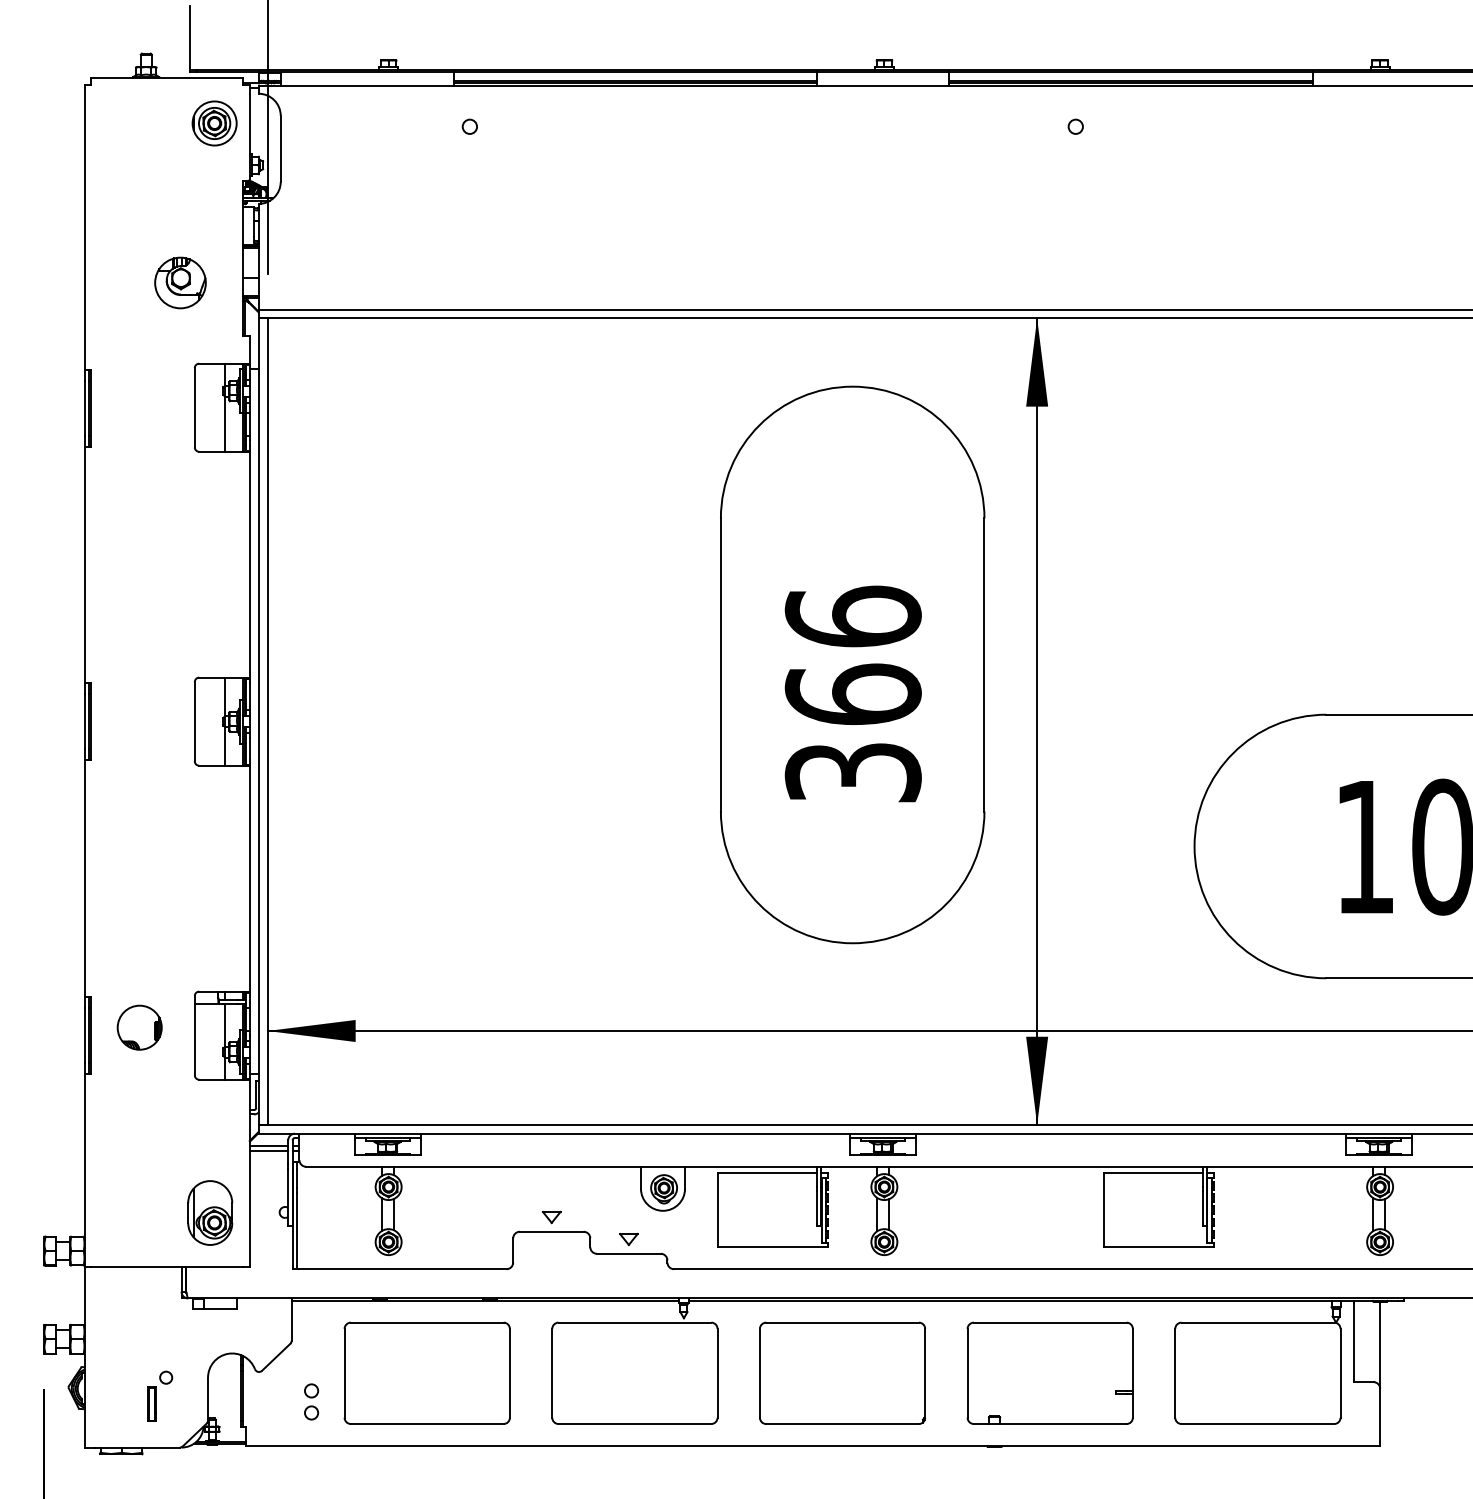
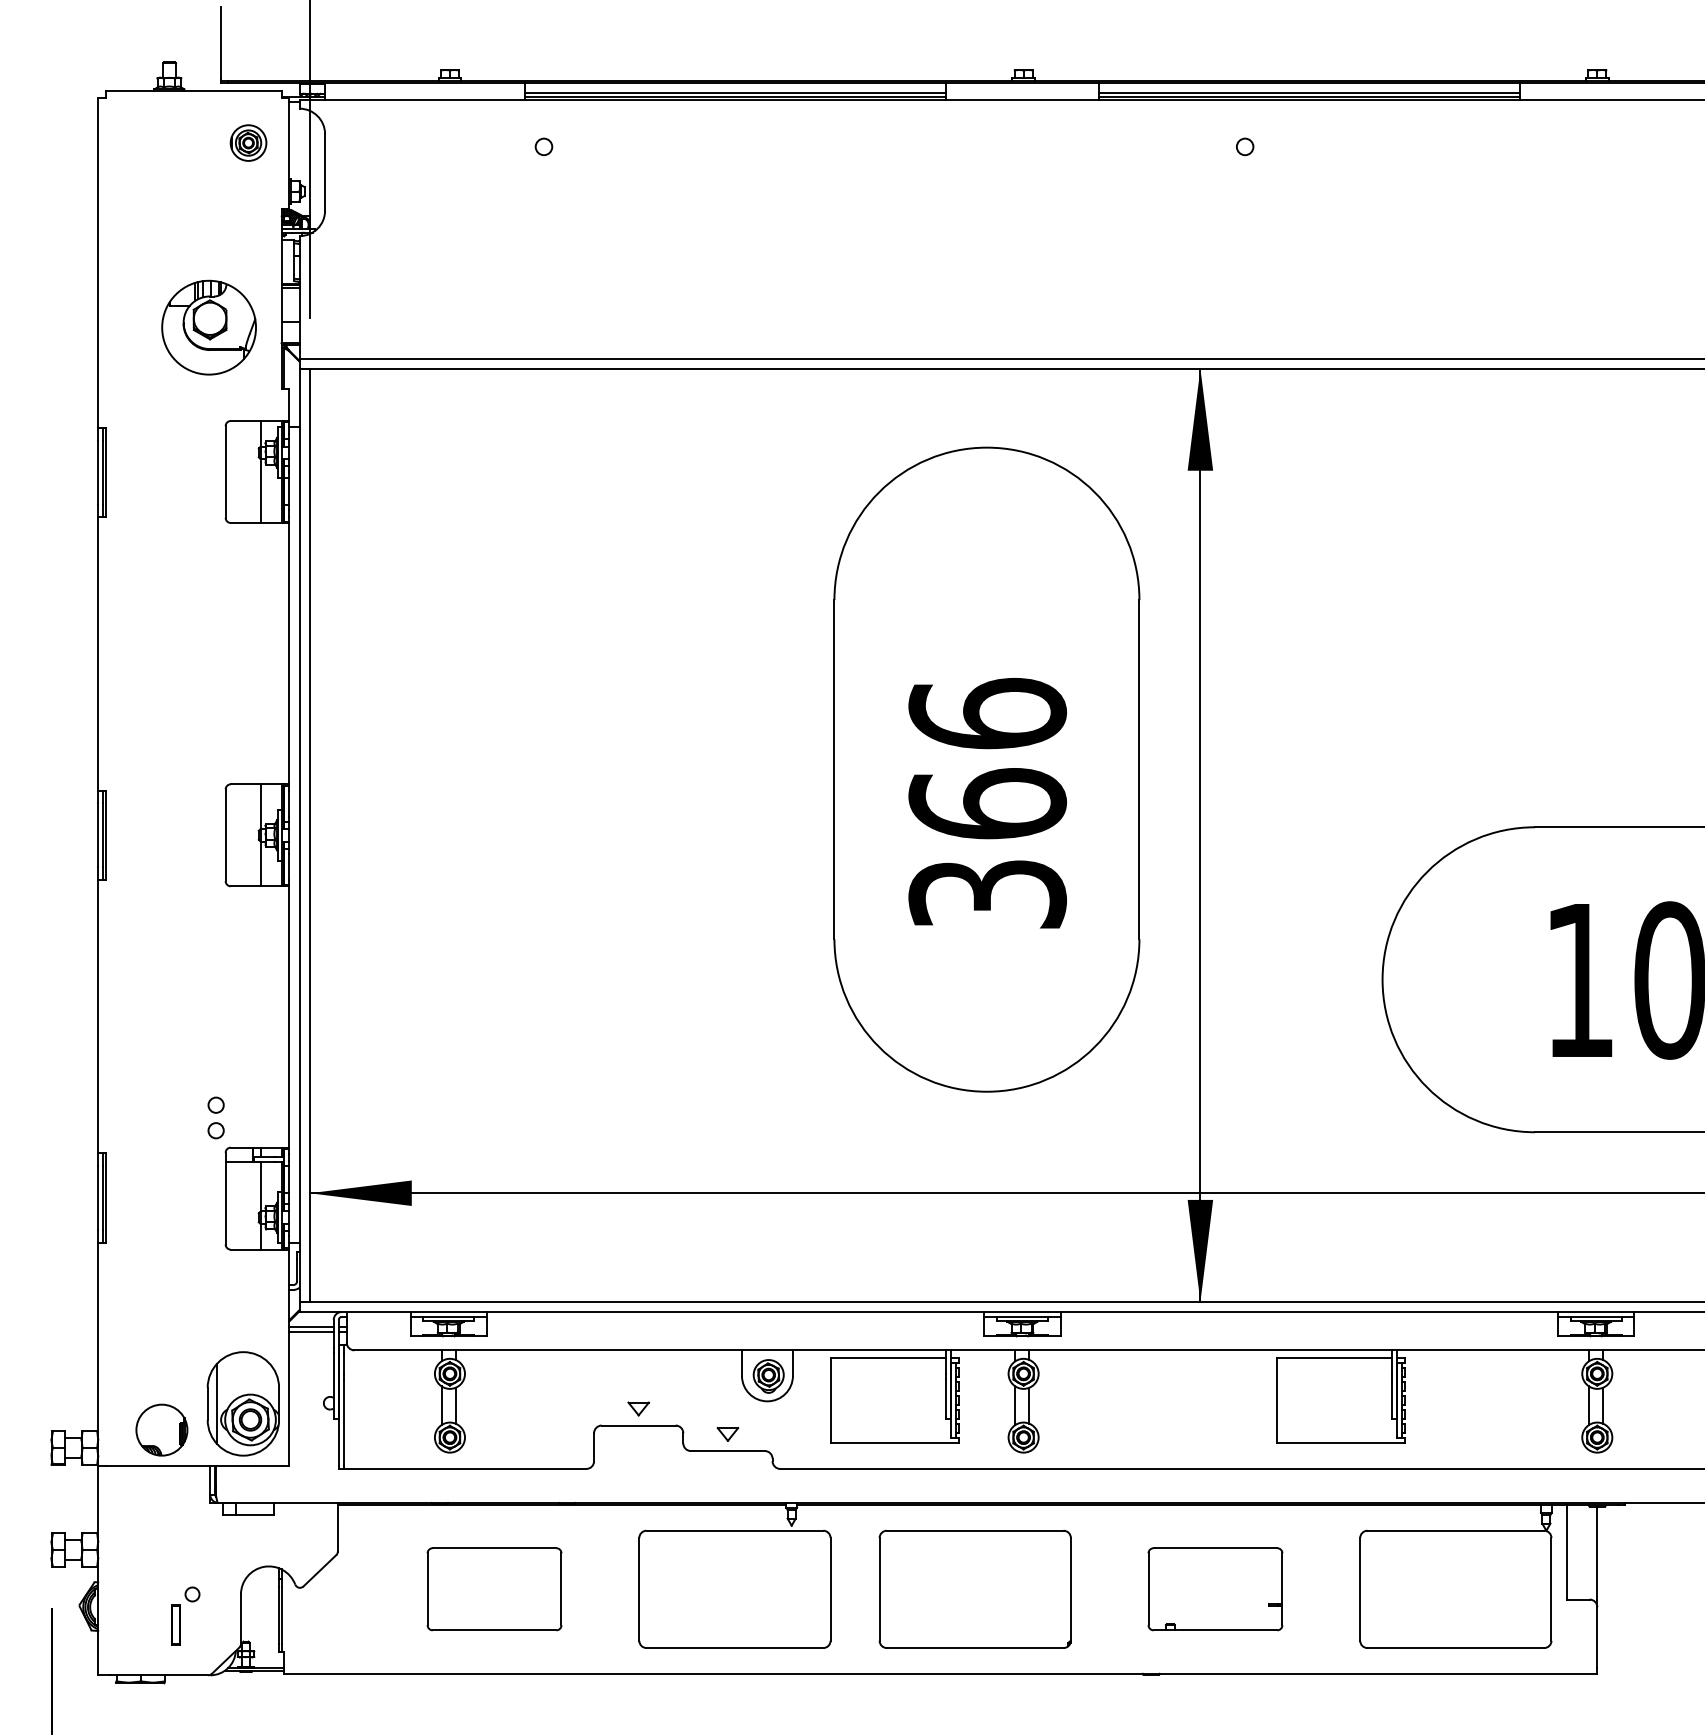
part: (214, 123) -> (248, 143), size x0.7
part: (180, 282) -> (209, 327), size x1.6
part: (139, 1027) -> (161, 1429), moved
part: (210, 1212) -> (243, 1403), size x1.4
part: (426, 1372) -> (493, 1588), size x0.7
part: (1049, 1372) -> (1214, 1588), size x0.7
part: (311, 1401) -> (216, 1117), moved

